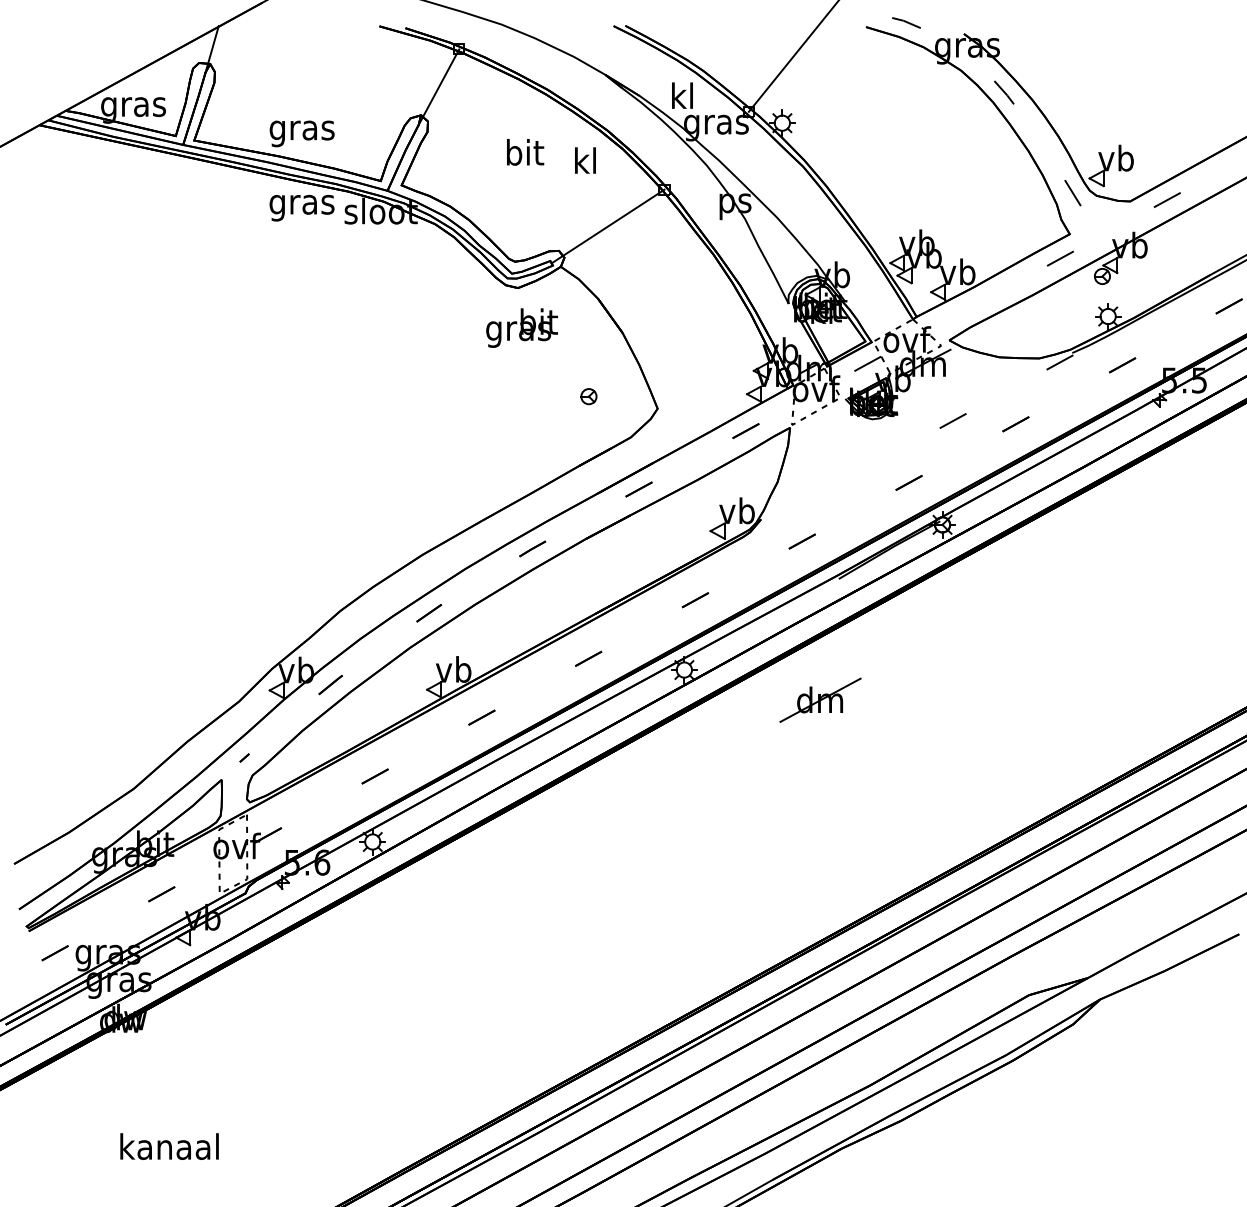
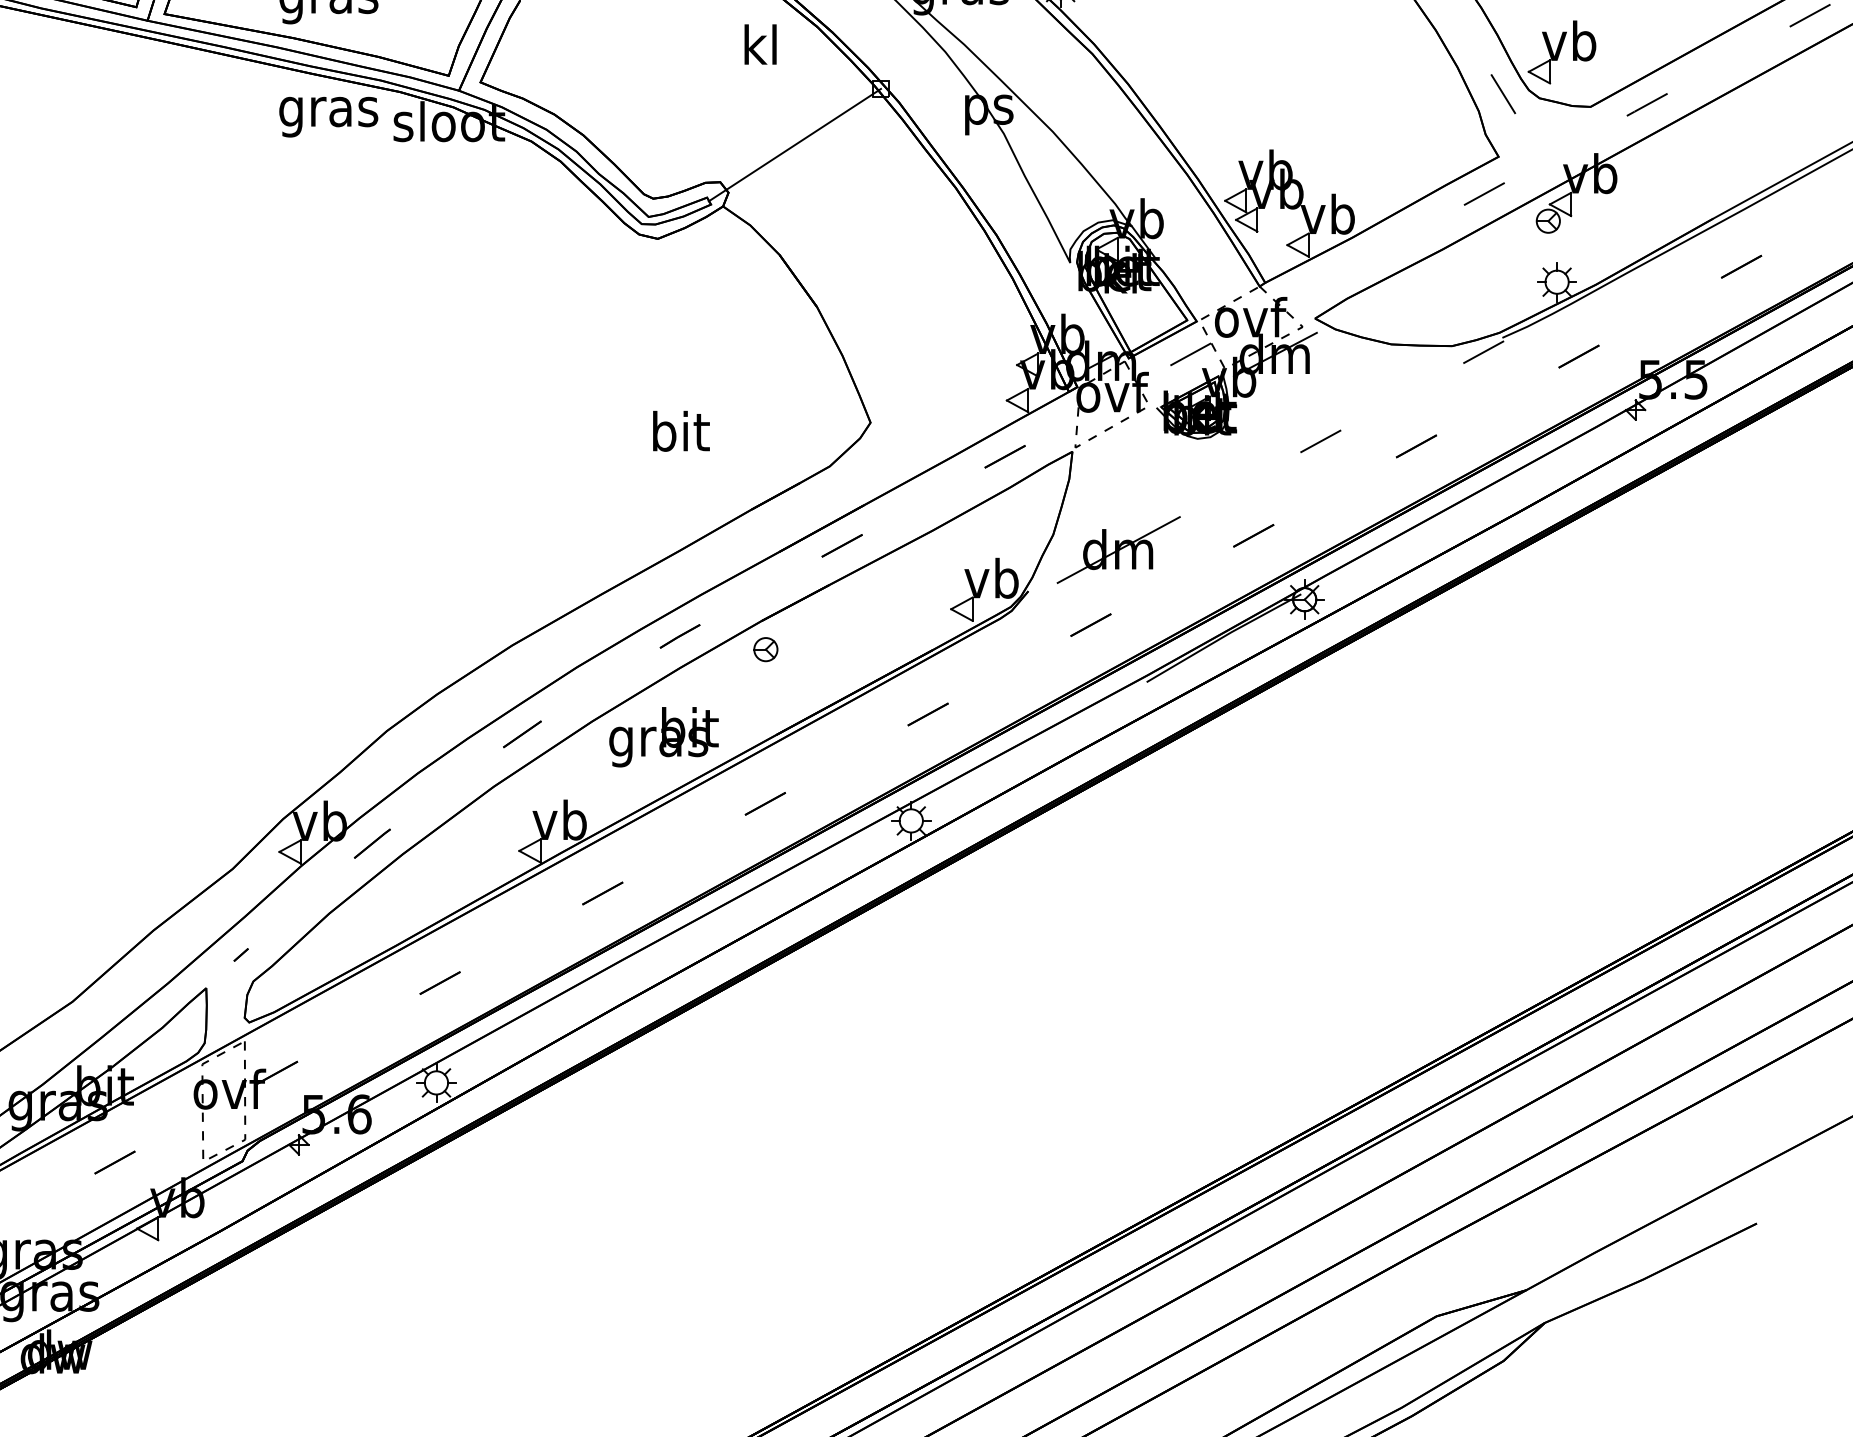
text: (525, 152) -> (681, 431), moved
text: (521, 327) -> (663, 736), moved
part: (588, 396) -> (765, 649), moved
part: (820, 699) -> (1118, 548), moved

